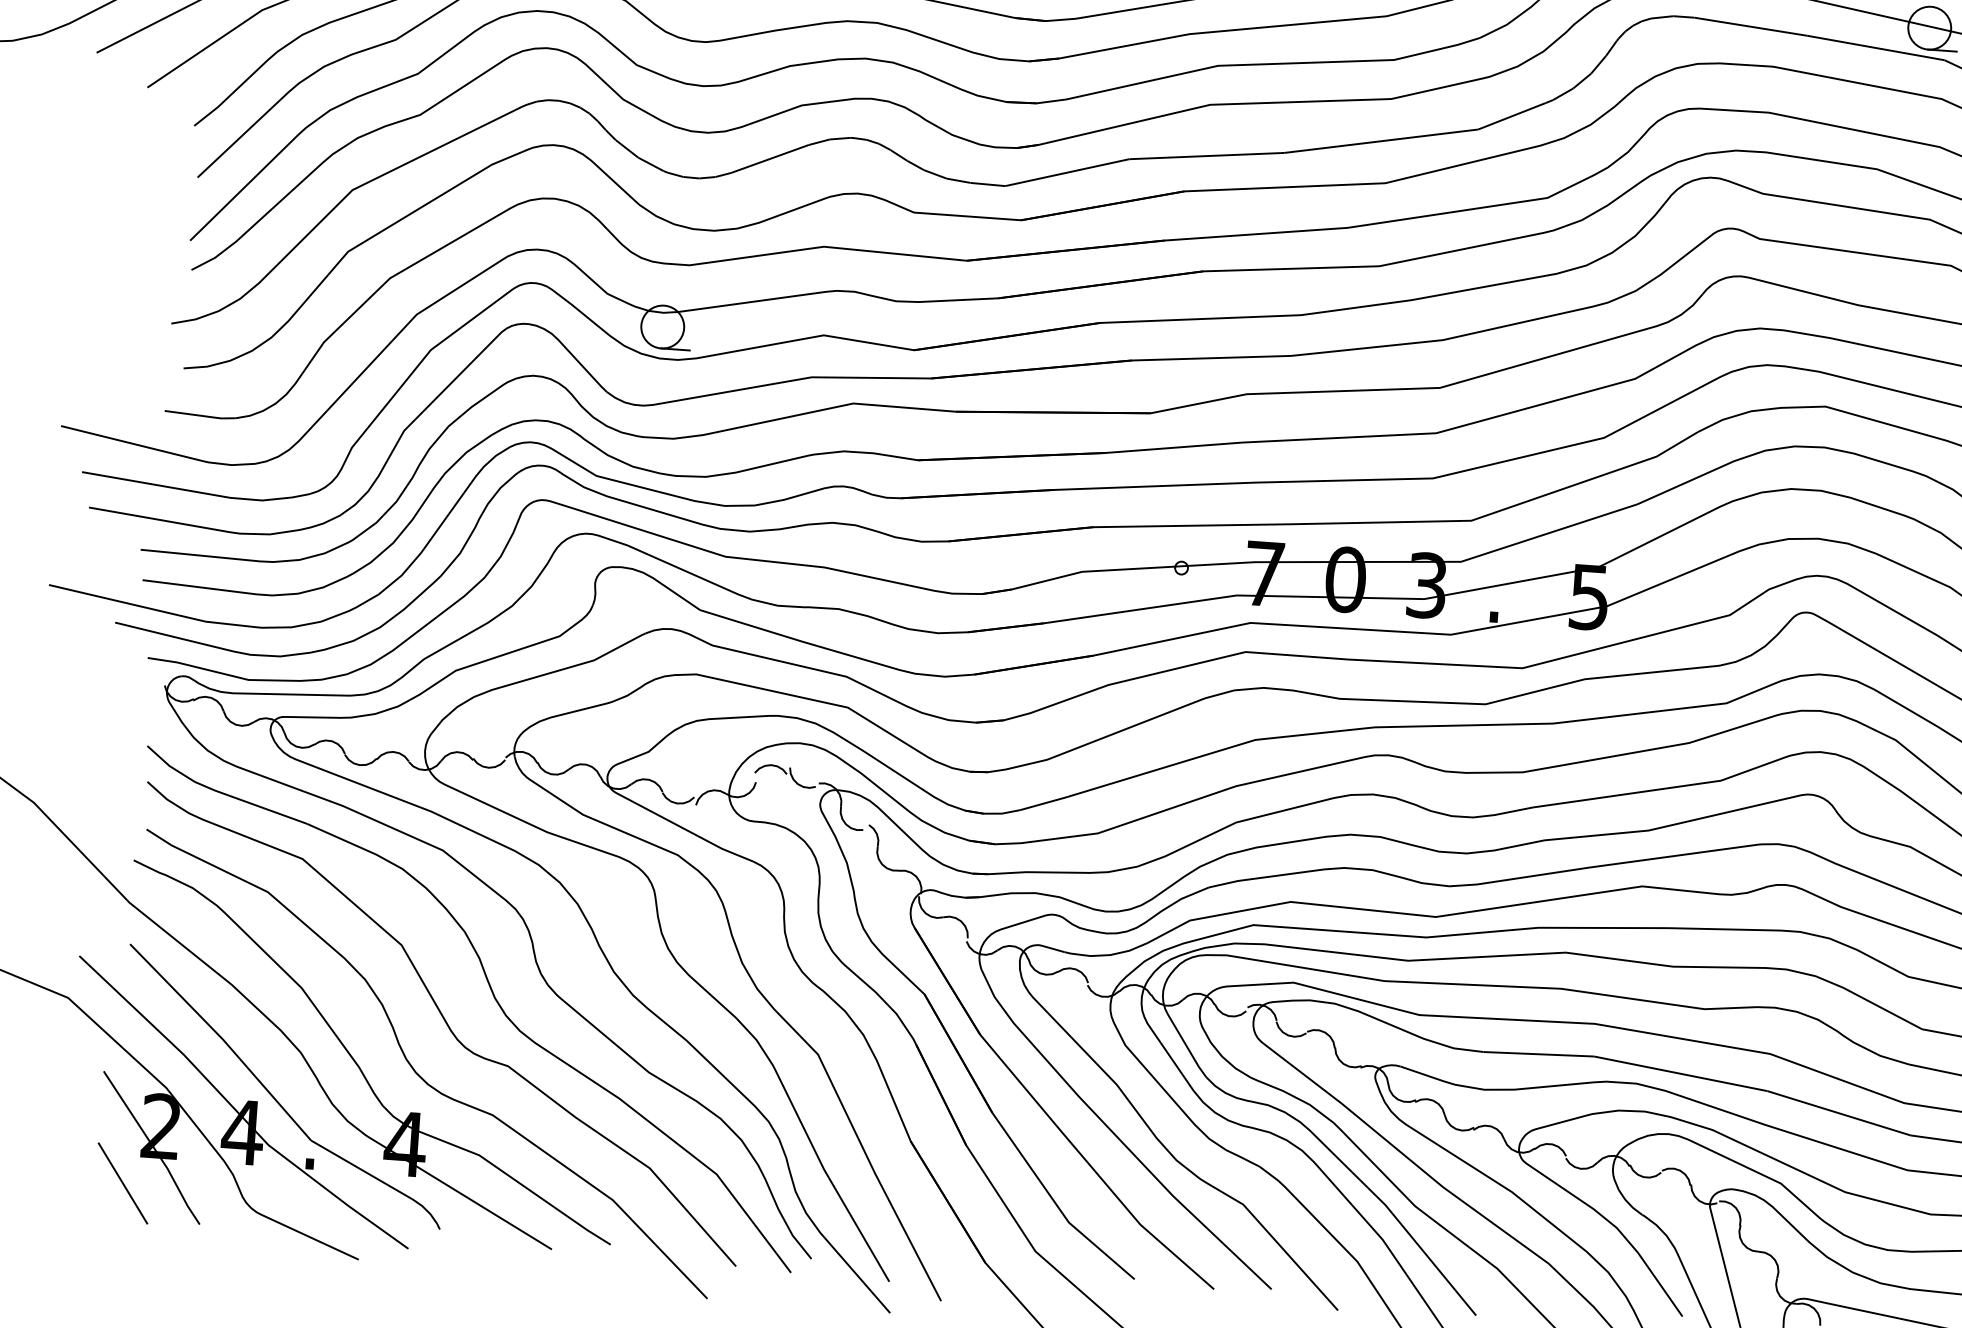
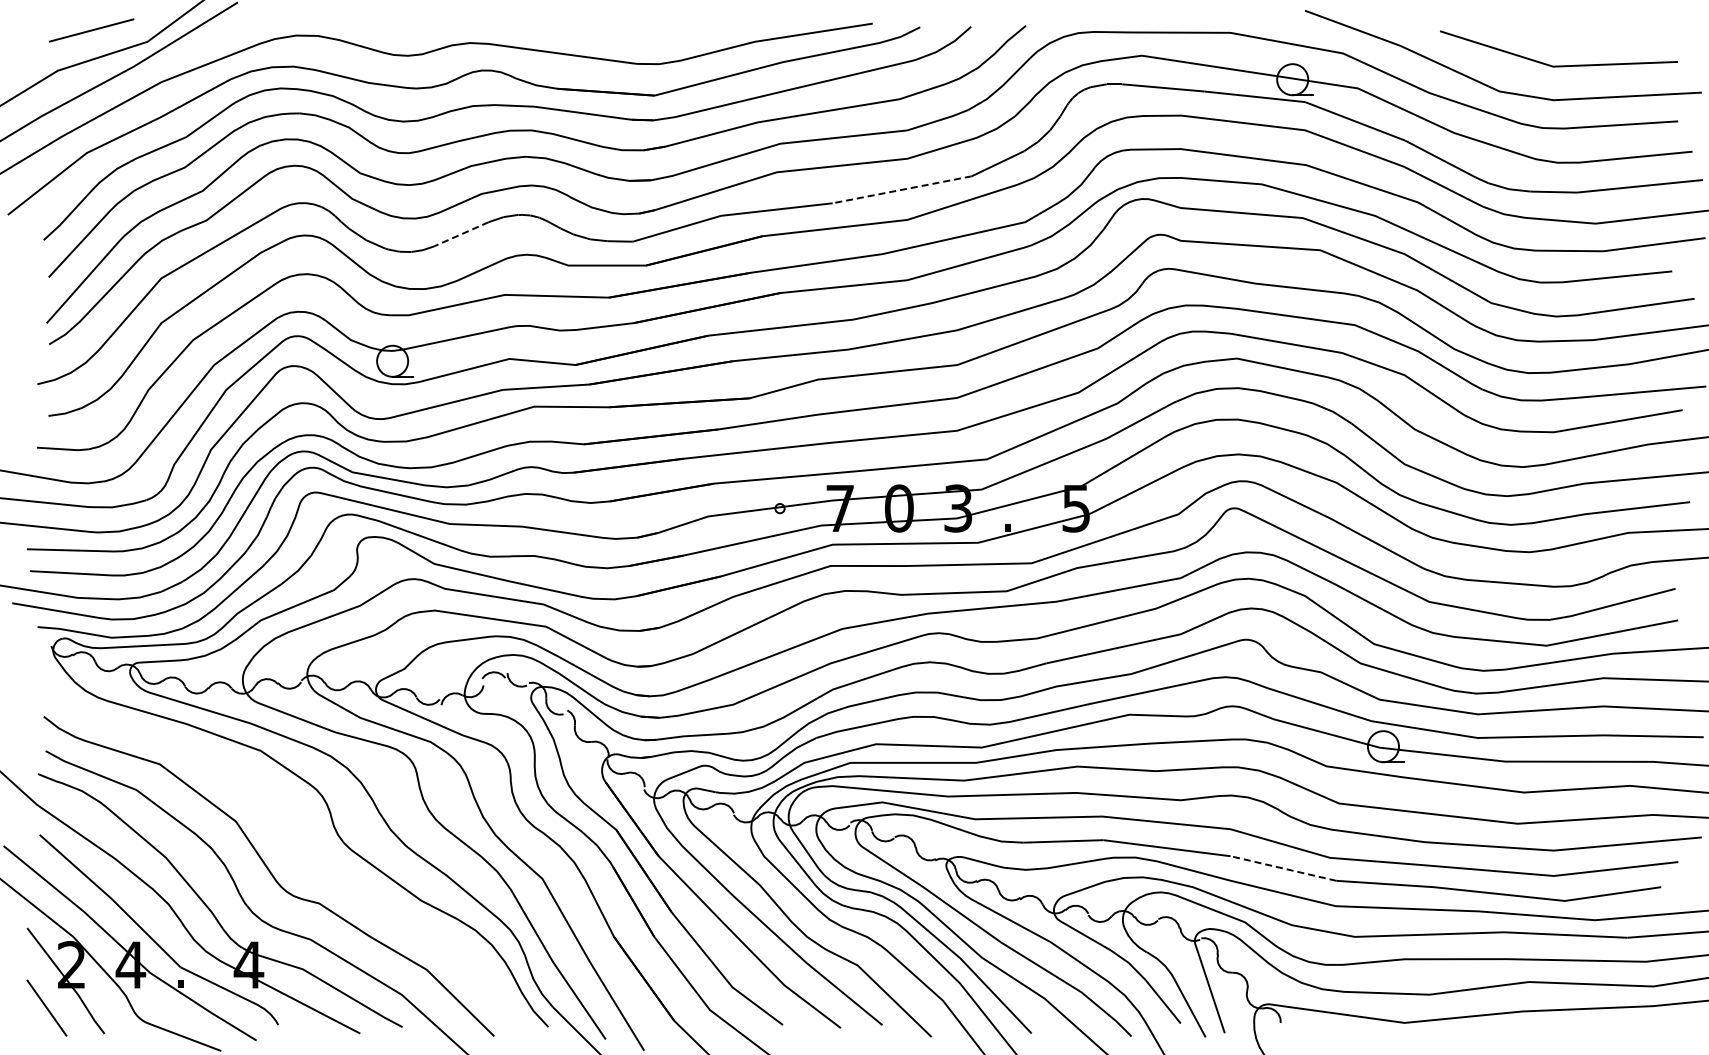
line: (1381, 140) -> (902, 189), solid -> dashed
line: (770, 159) -> (461, 234), solid -> dashed
part: (492, 997) -> (304, 854), removed
line: (1837, 1113) -> (1282, 868), solid -> dashed

